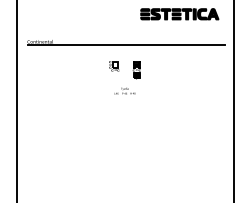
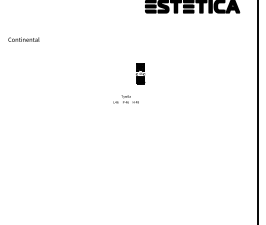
line: (126, 45) -> (128, 44), removed
part: (114, 66) -> (113, 69), removed

